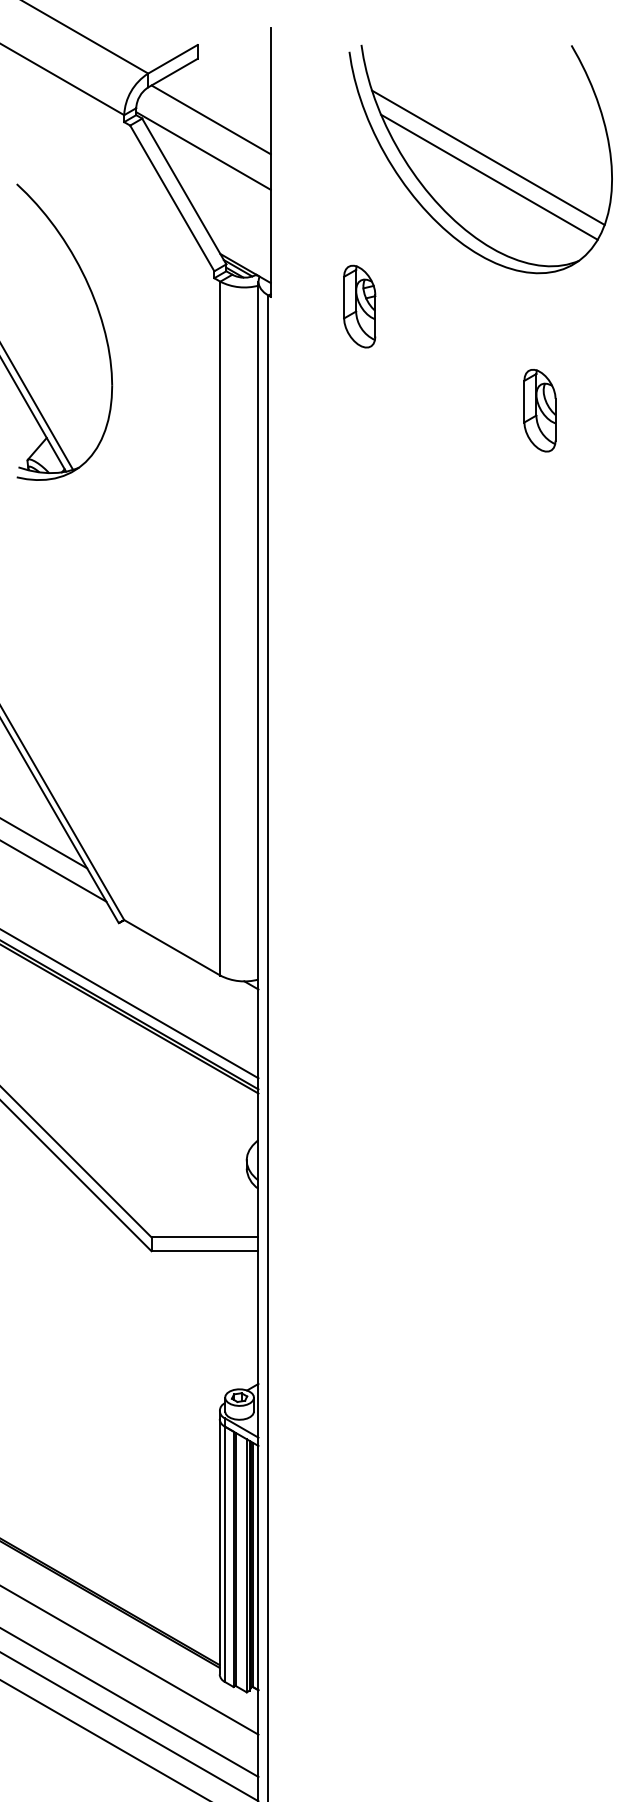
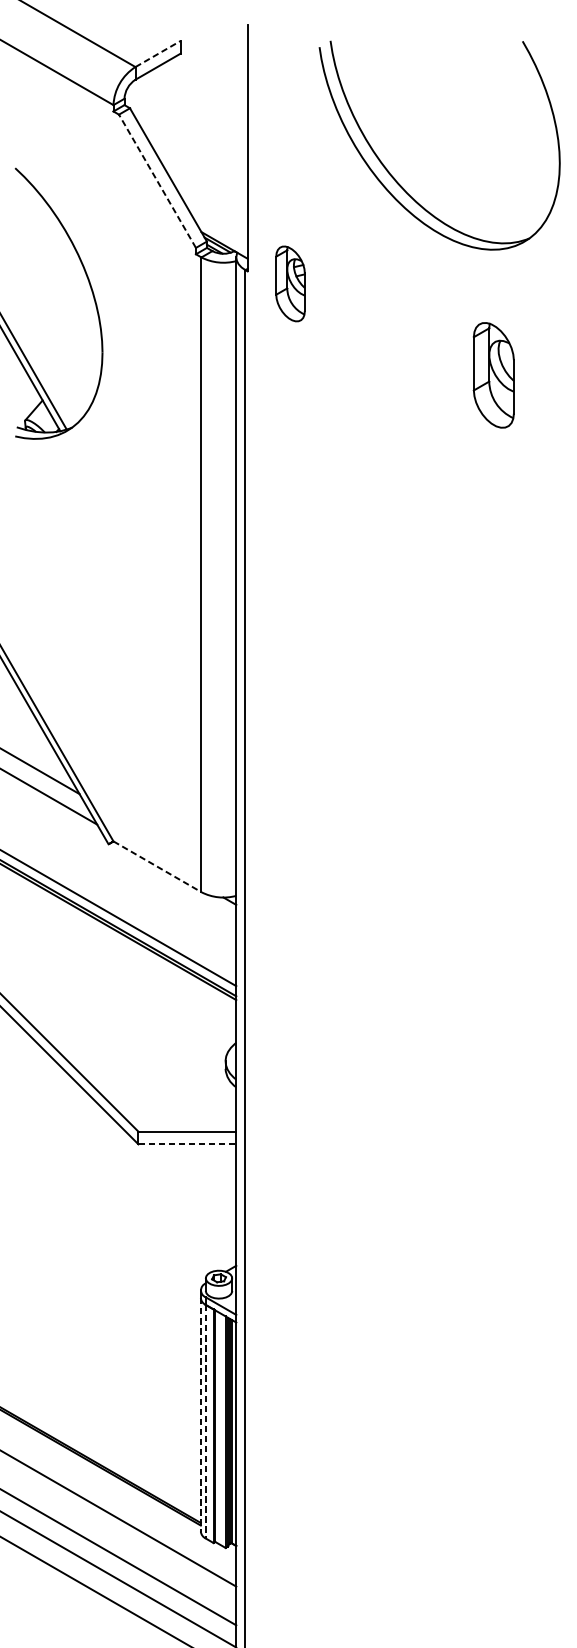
line: (172, 59) -> (157, 54), solid -> dashed
line: (210, 119) -> (192, 109), removed
line: (203, 150) -> (186, 137), removed
line: (488, 157) -> (446, 143), removed
line: (489, 176) -> (447, 161), removed
line: (172, 198) -> (157, 181), solid -> dashed
part: (359, 306) -> (290, 283), moved
part: (539, 410) -> (493, 375), size x1.4
line: (172, 947) -> (157, 866), solid -> dashed
line: (205, 1251) -> (187, 1144), solid -> dashed
line: (219, 1546) -> (200, 1414), solid -> dashed
line: (225, 1554) -> (206, 1421), solid -> dashed

